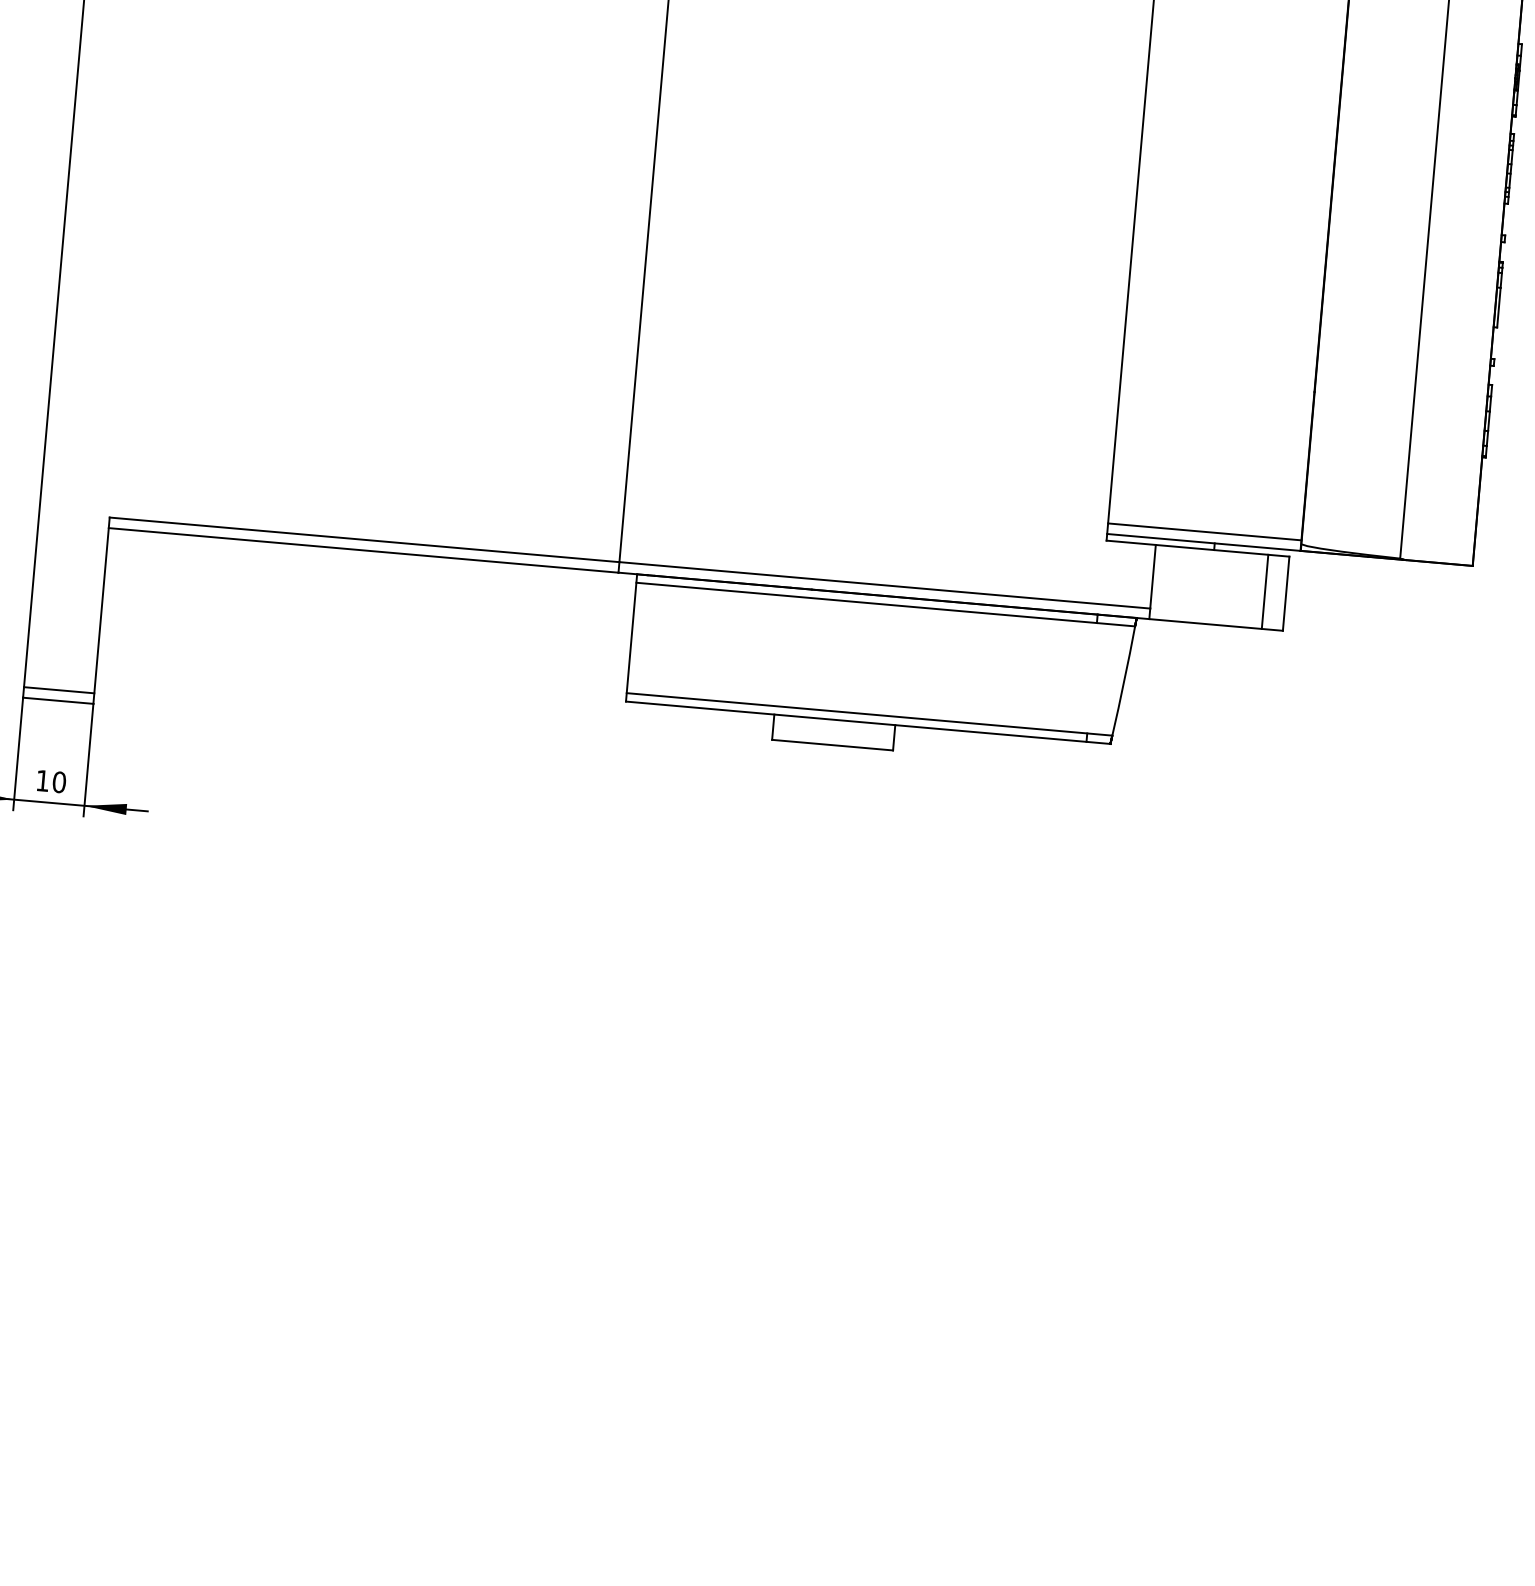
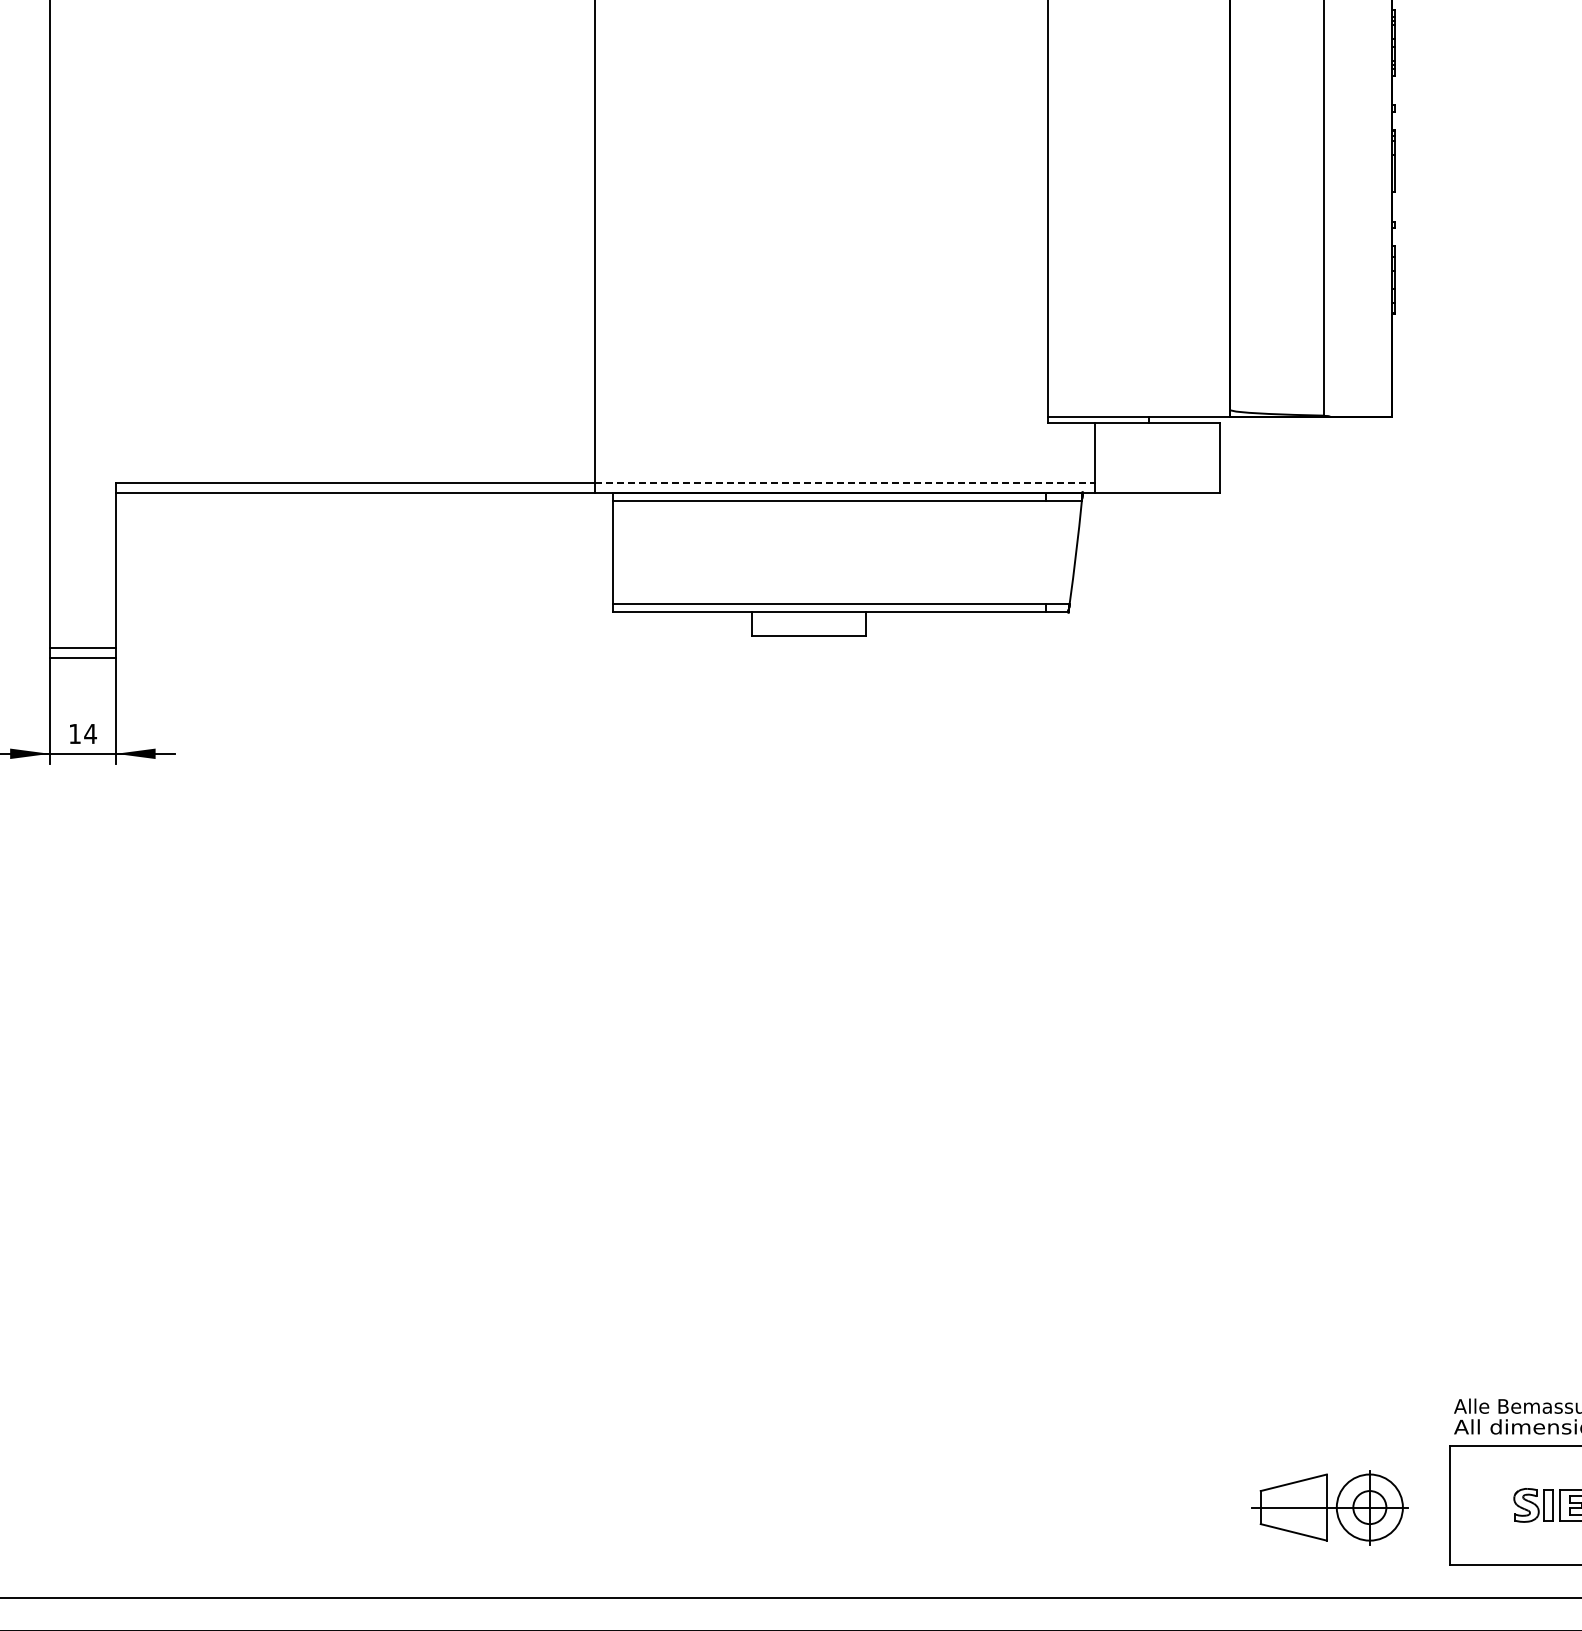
line: (1205, 531) -> (1139, 406), removed
line: (884, 585) -> (844, 482), solid -> dashed
line: (1265, 591) -> (1200, 457), removed
text: (59, 781) -> (90, 733), 10 -> 14

